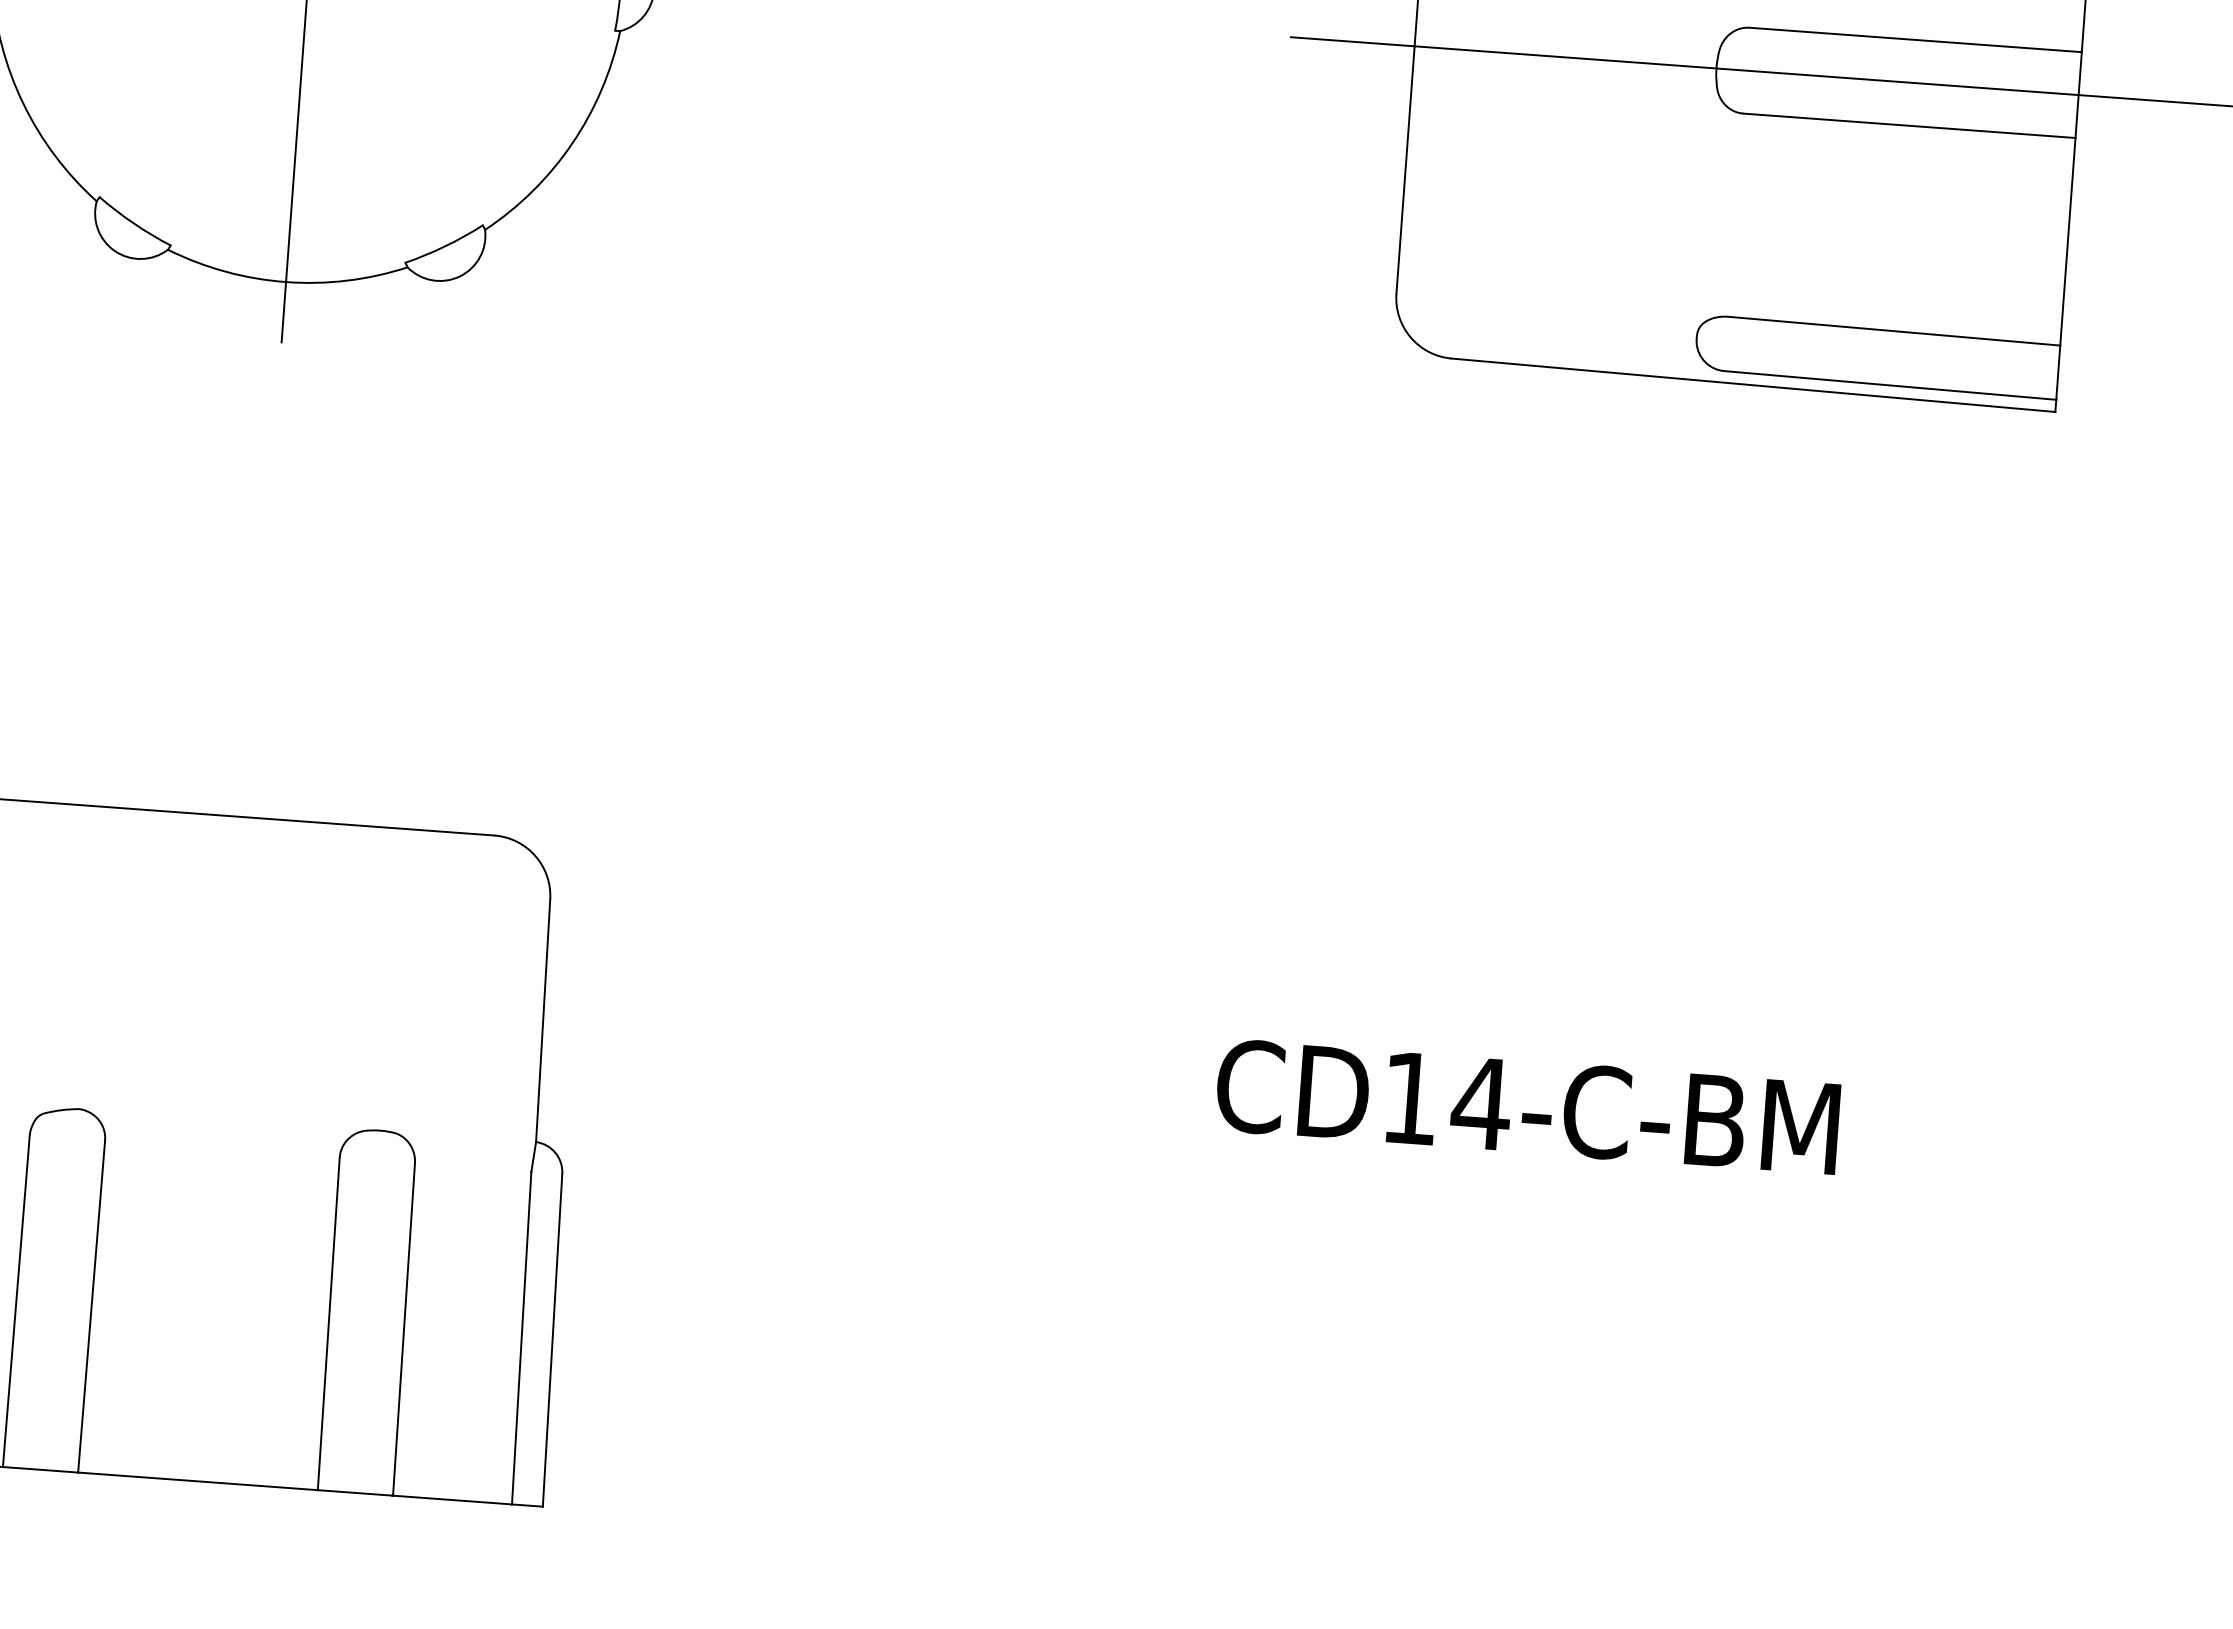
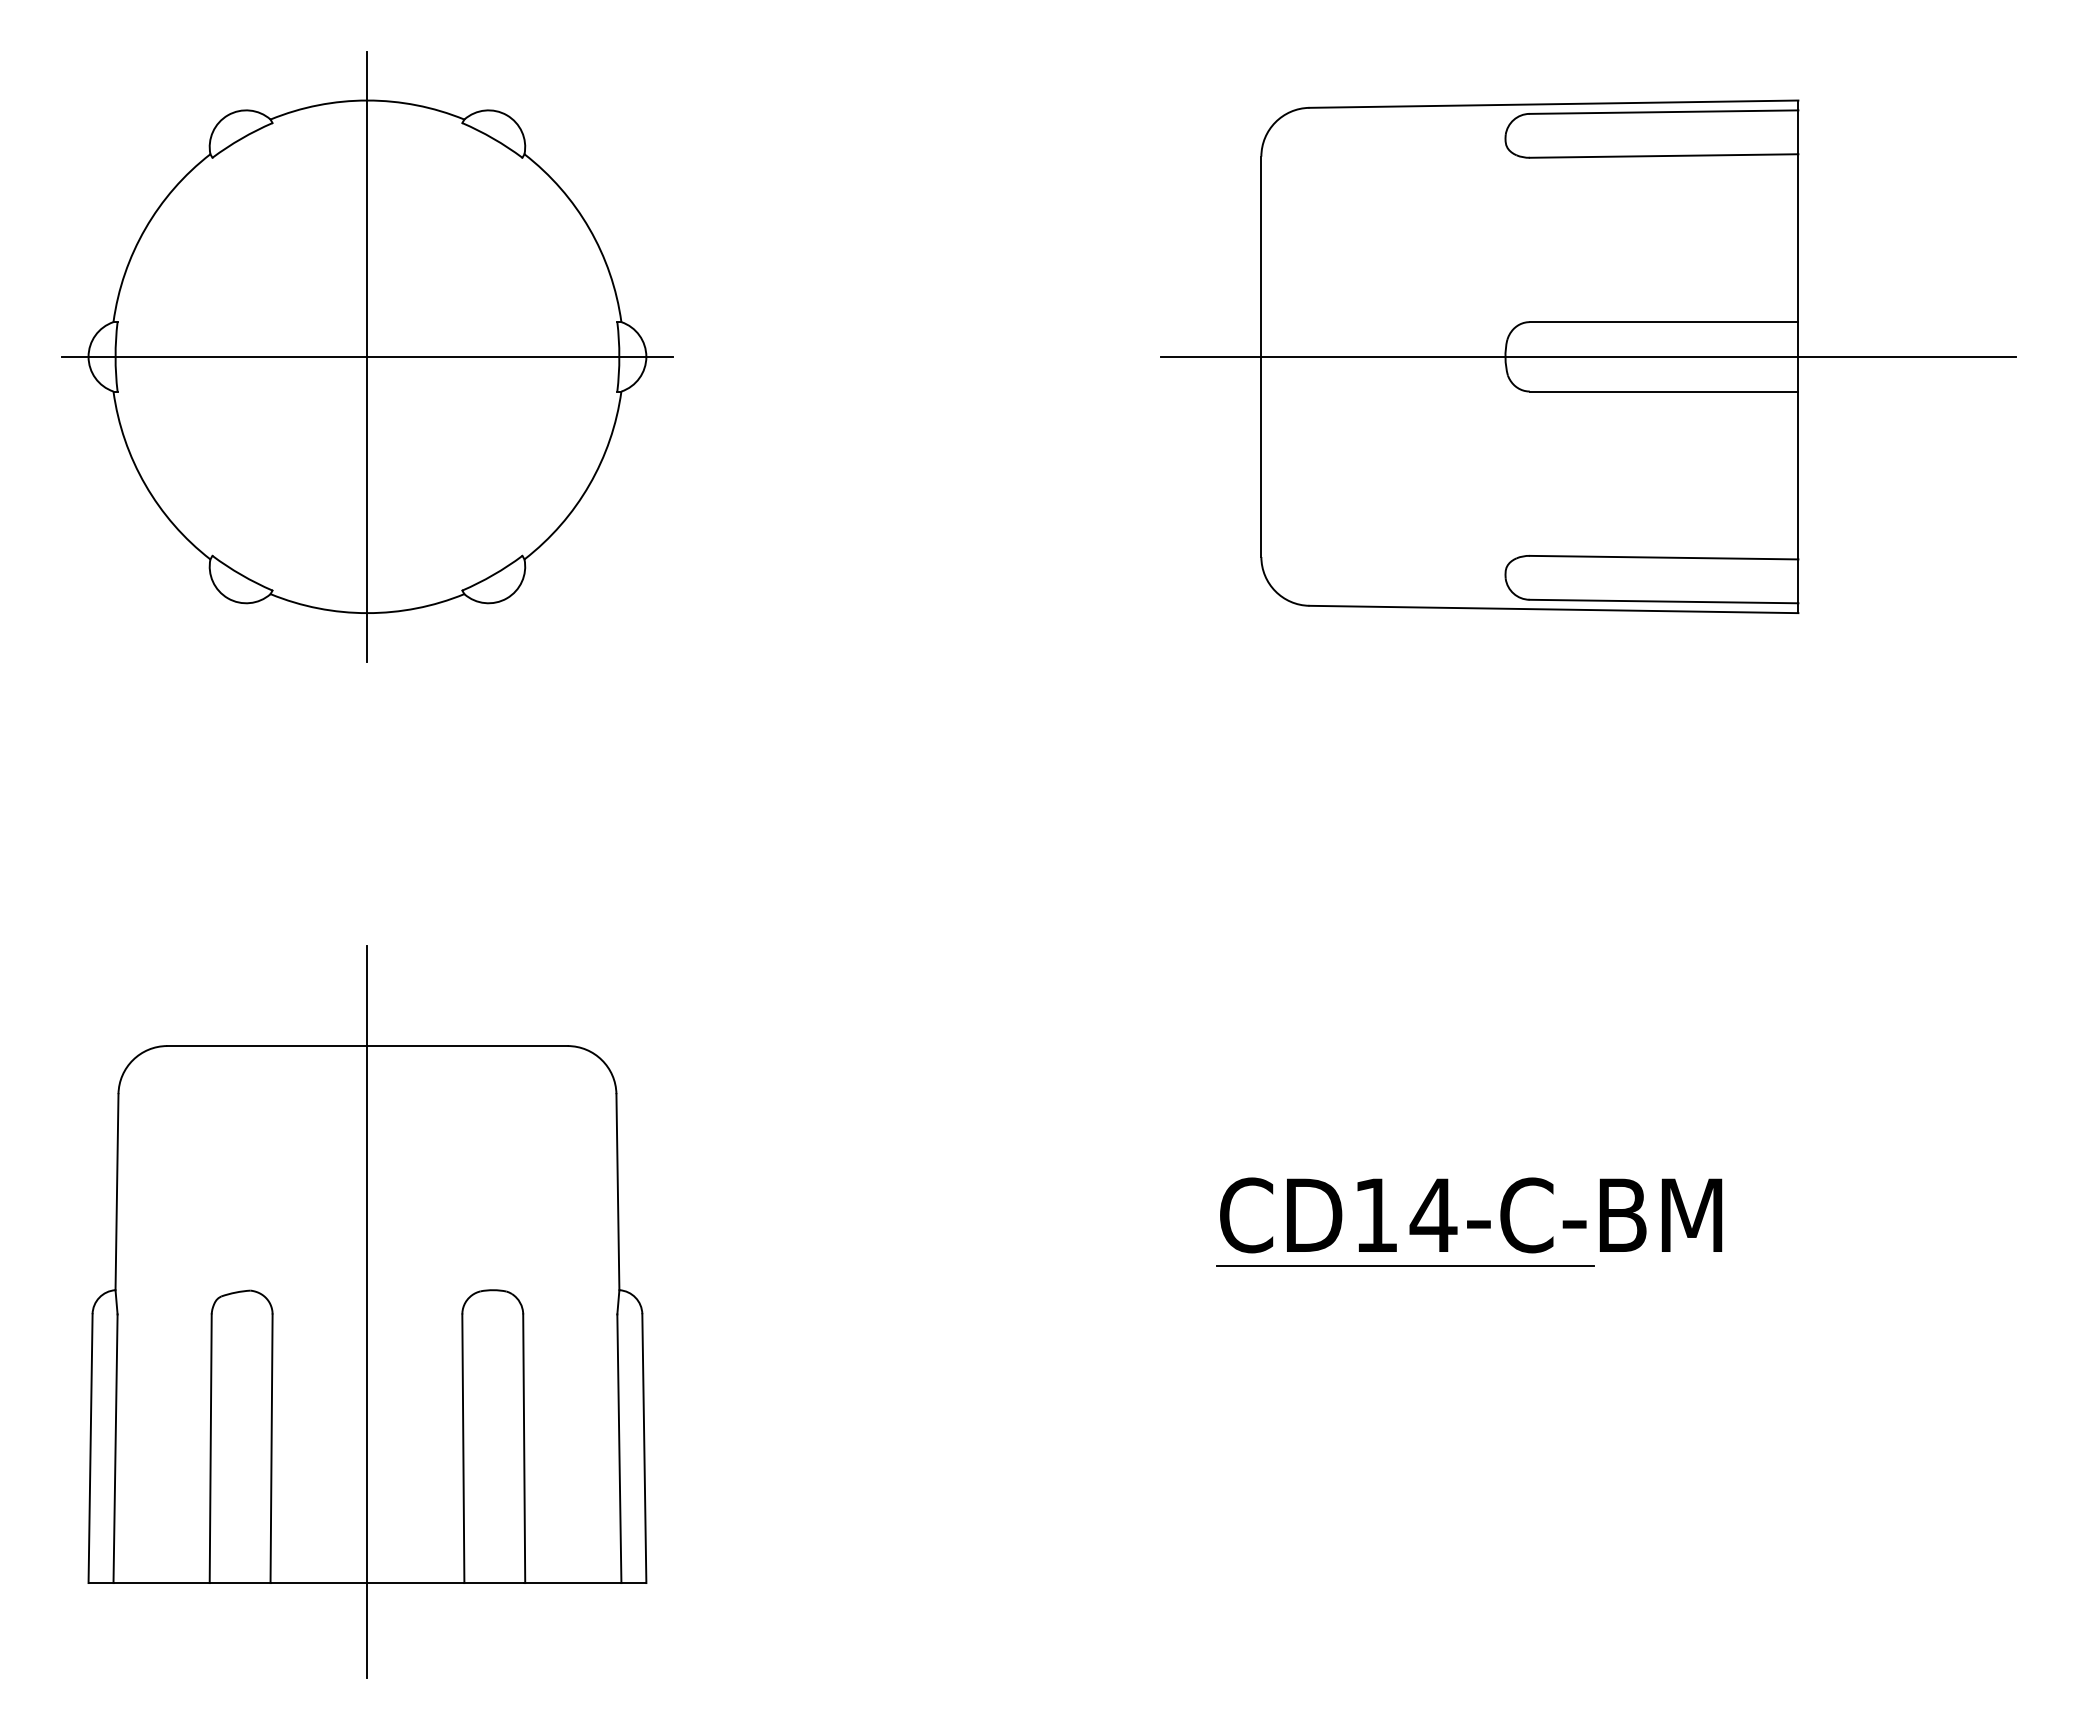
text: (1528, 1107) -> (1471, 1215), moved
line: (222, 1145) -> (367, 1311), added
line: (1509, 1182) -> (1404, 1265), added

